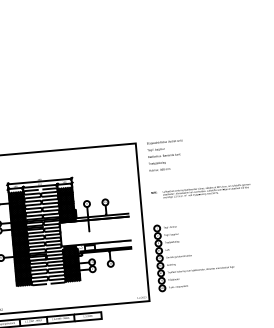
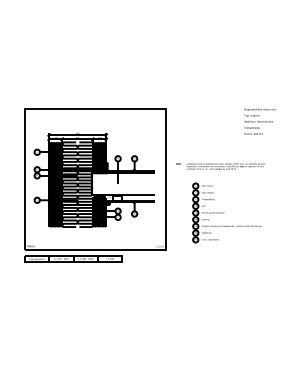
text: (166, 155) -> (260, 121), moved
text: (200, 191) -> (220, 166), moved
part: (193, 254) -> (226, 212), moved

